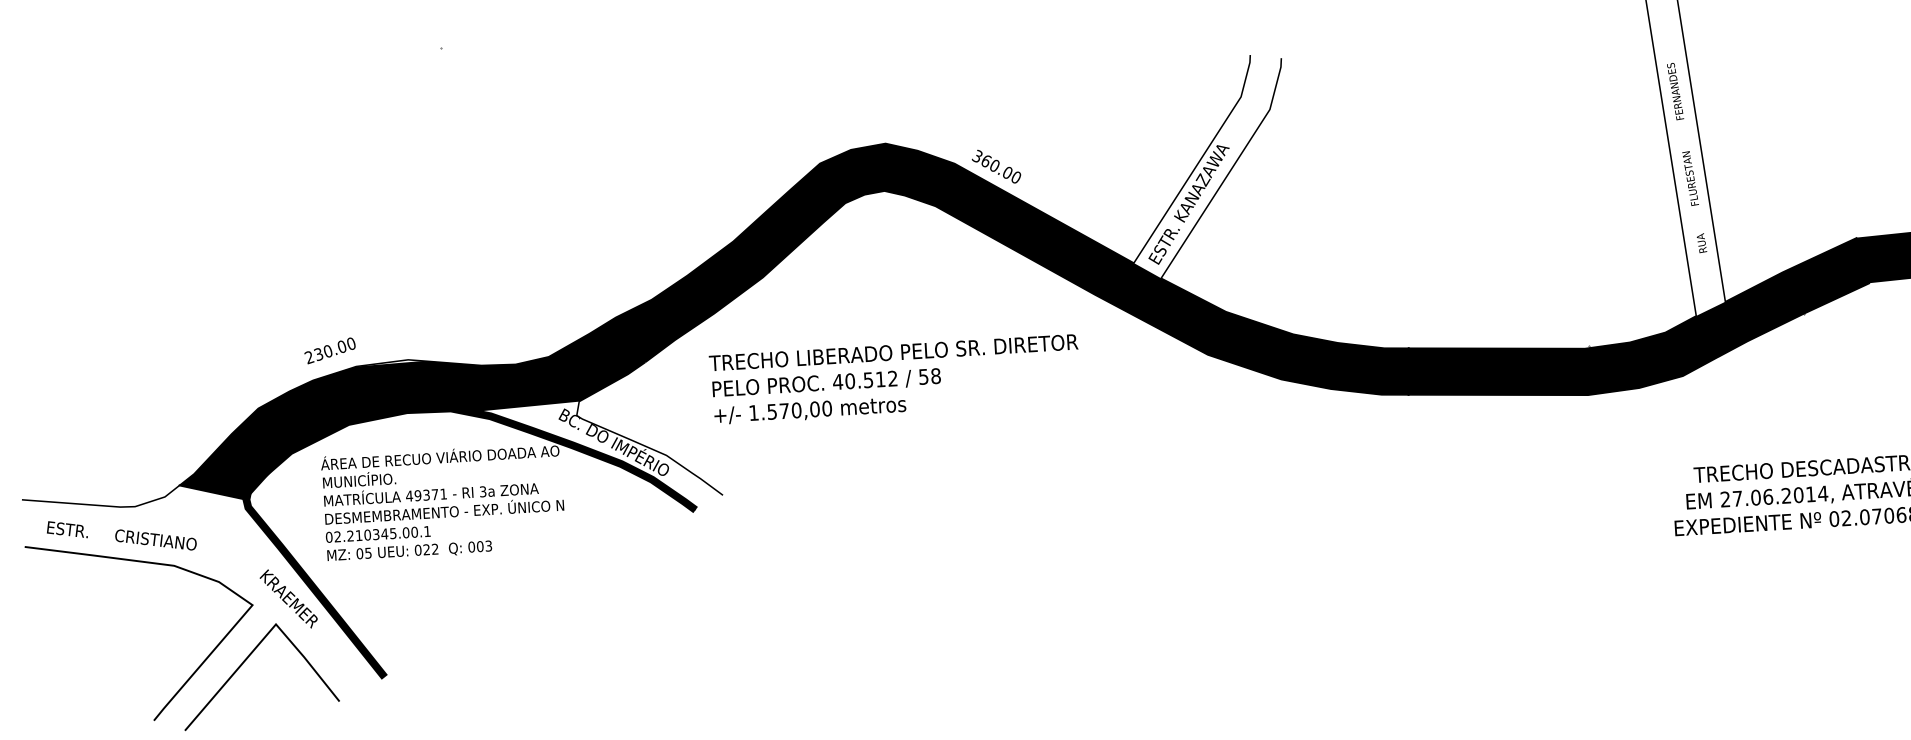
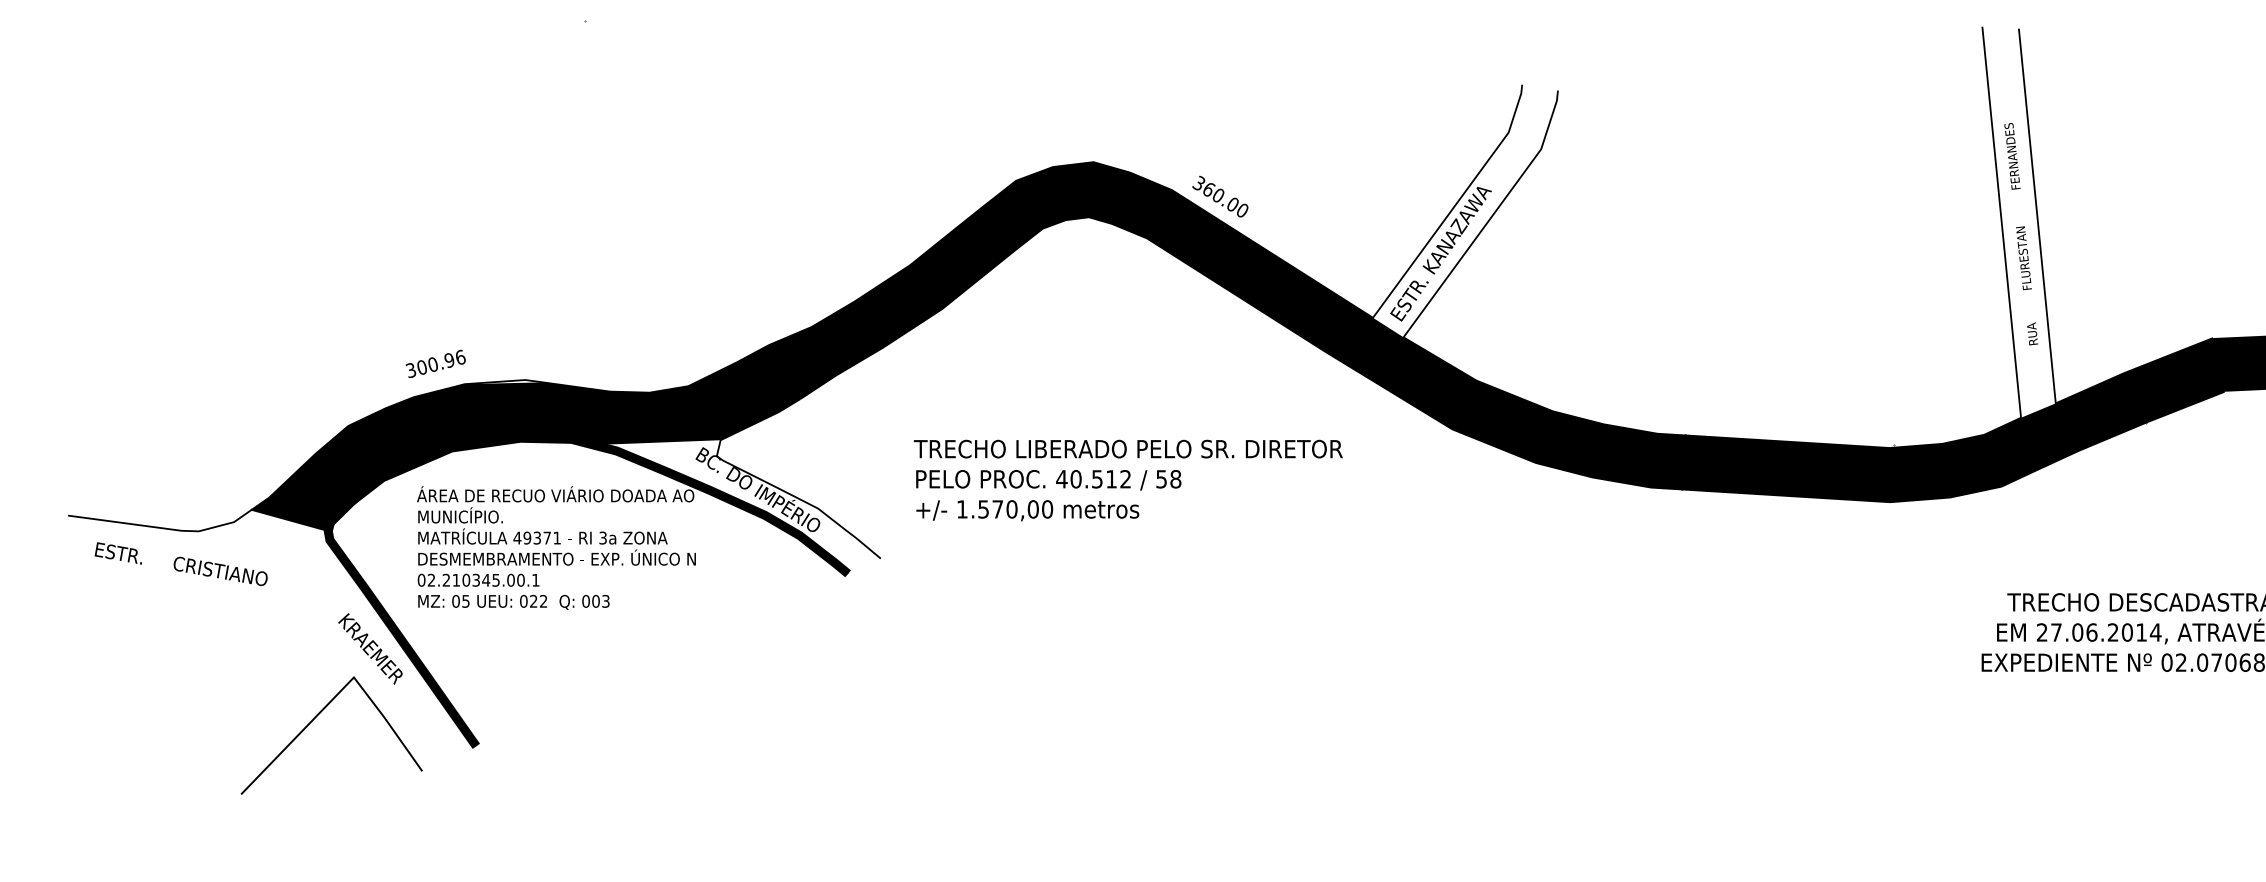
text: (330, 350) -> (435, 363), 230.00 -> 300.96
text: (895, 379) -> (1128, 480), moved
curve: (192, 674) -> (253, 729), removed

